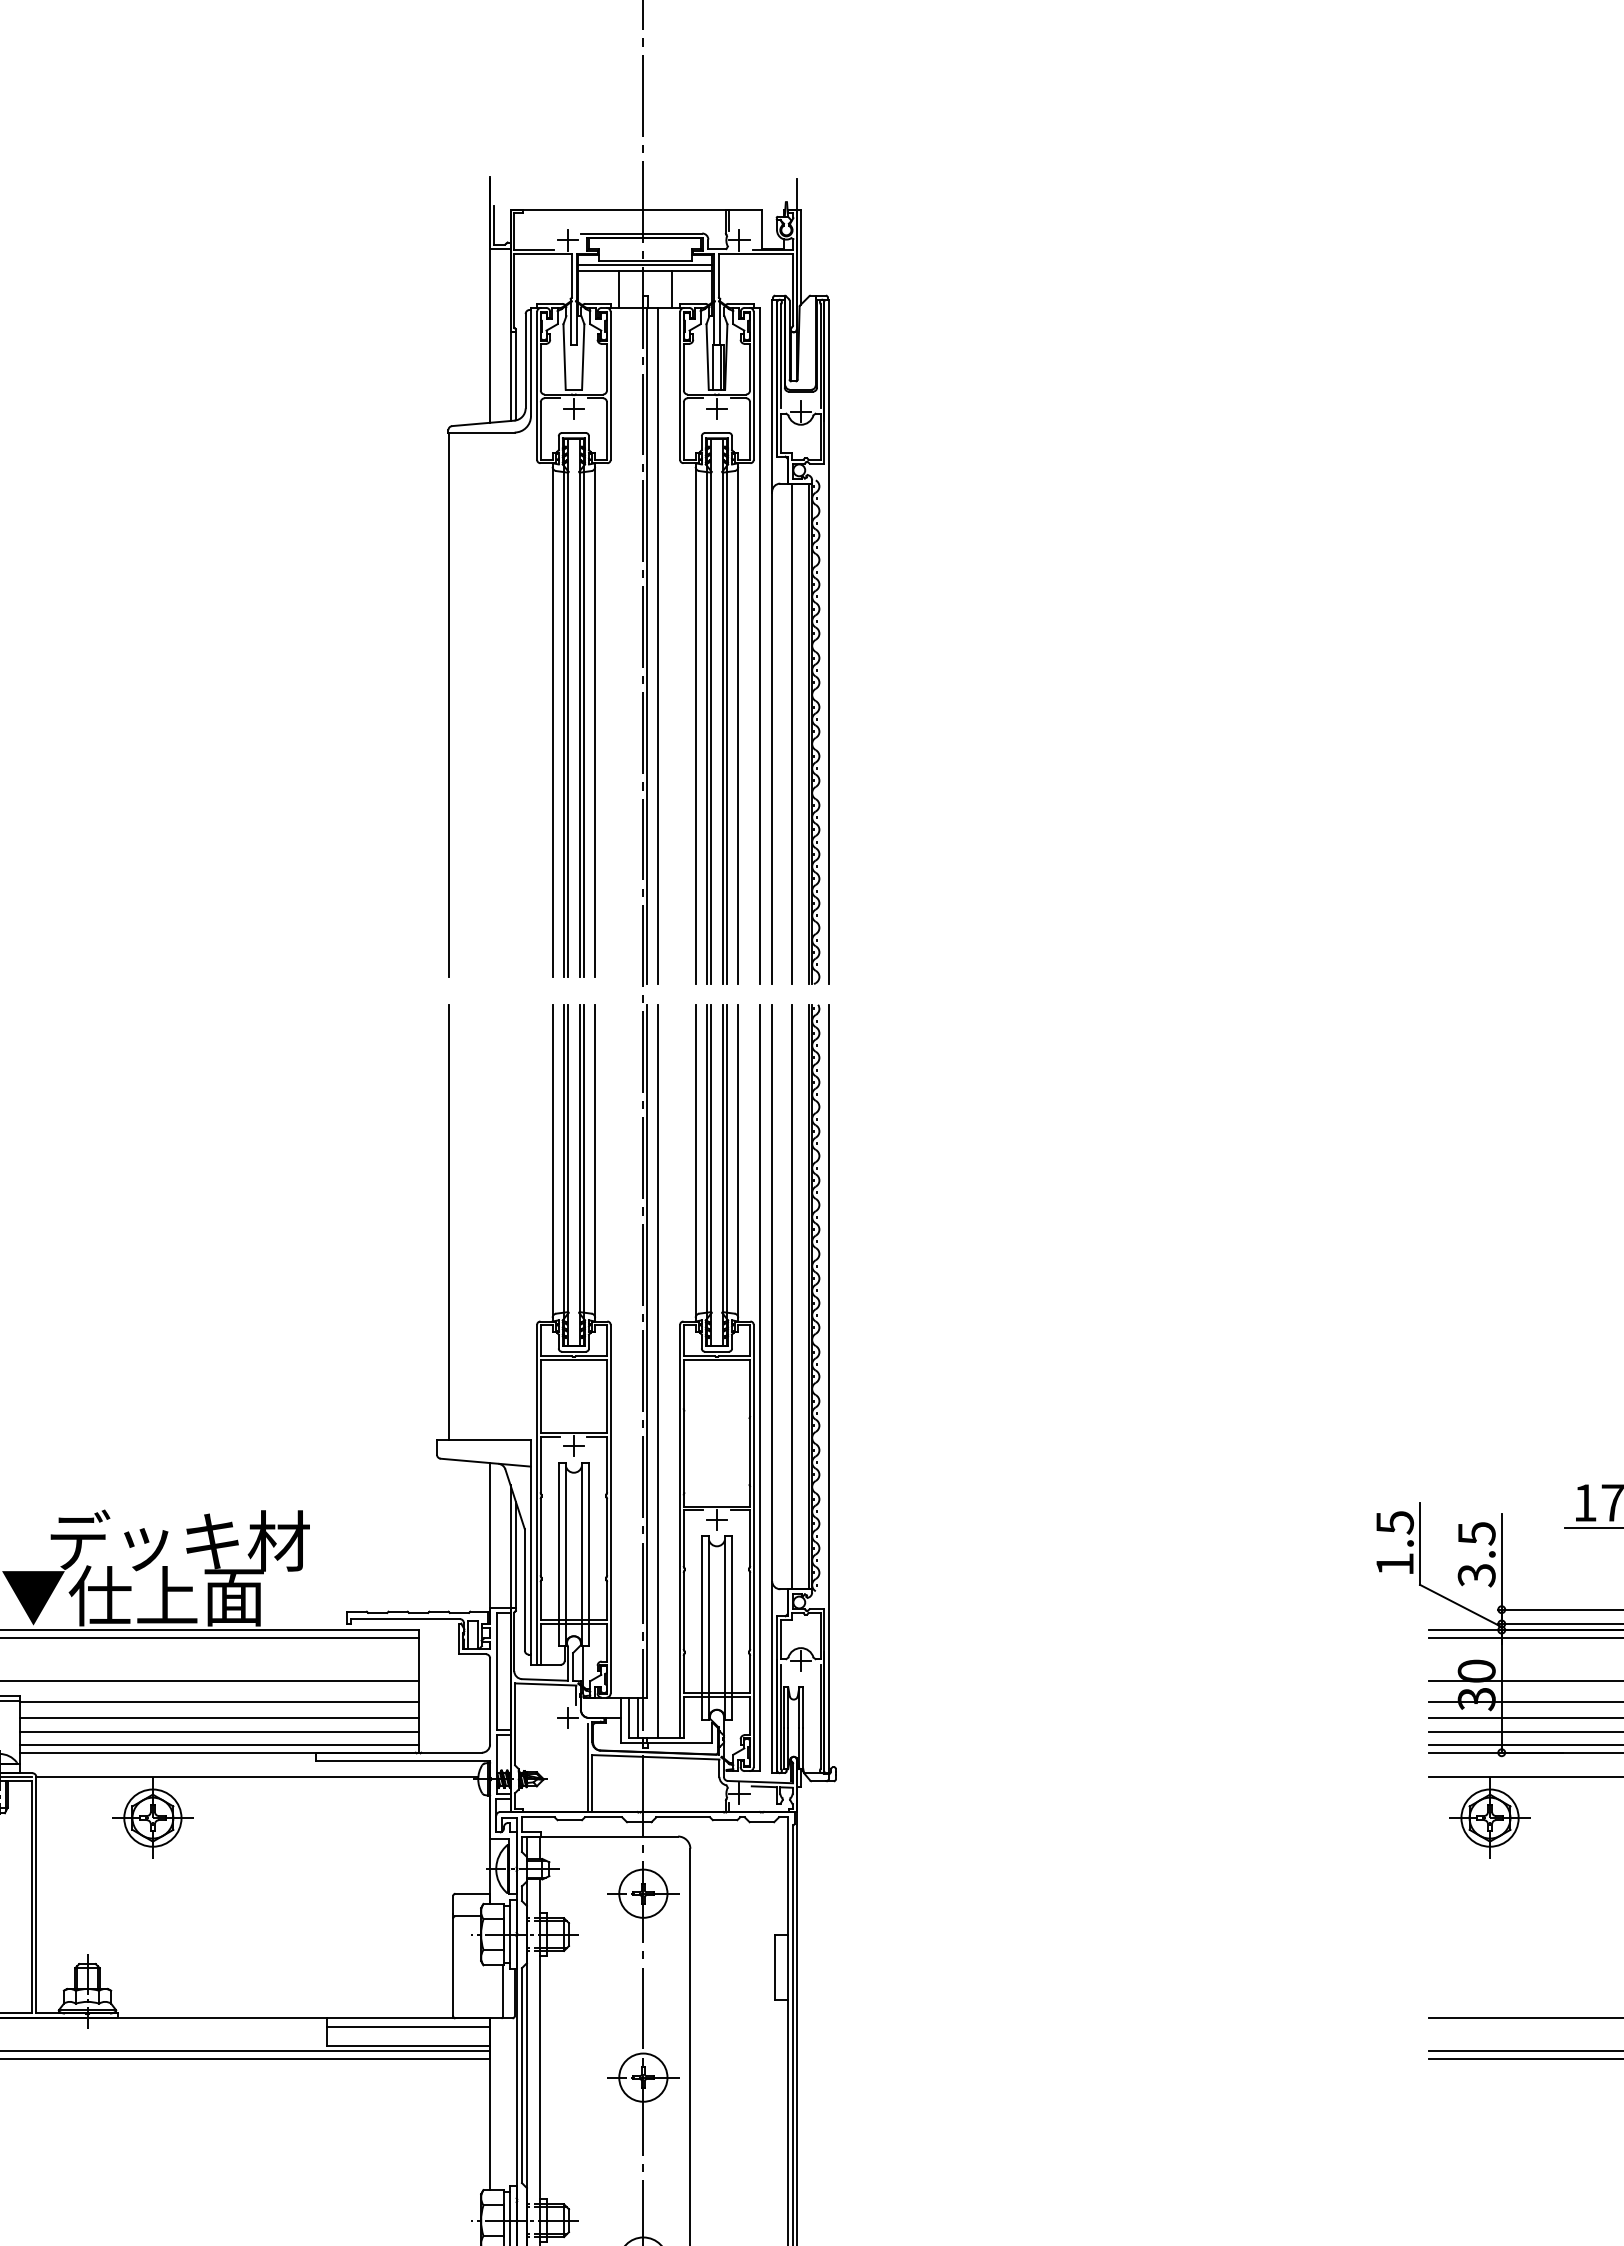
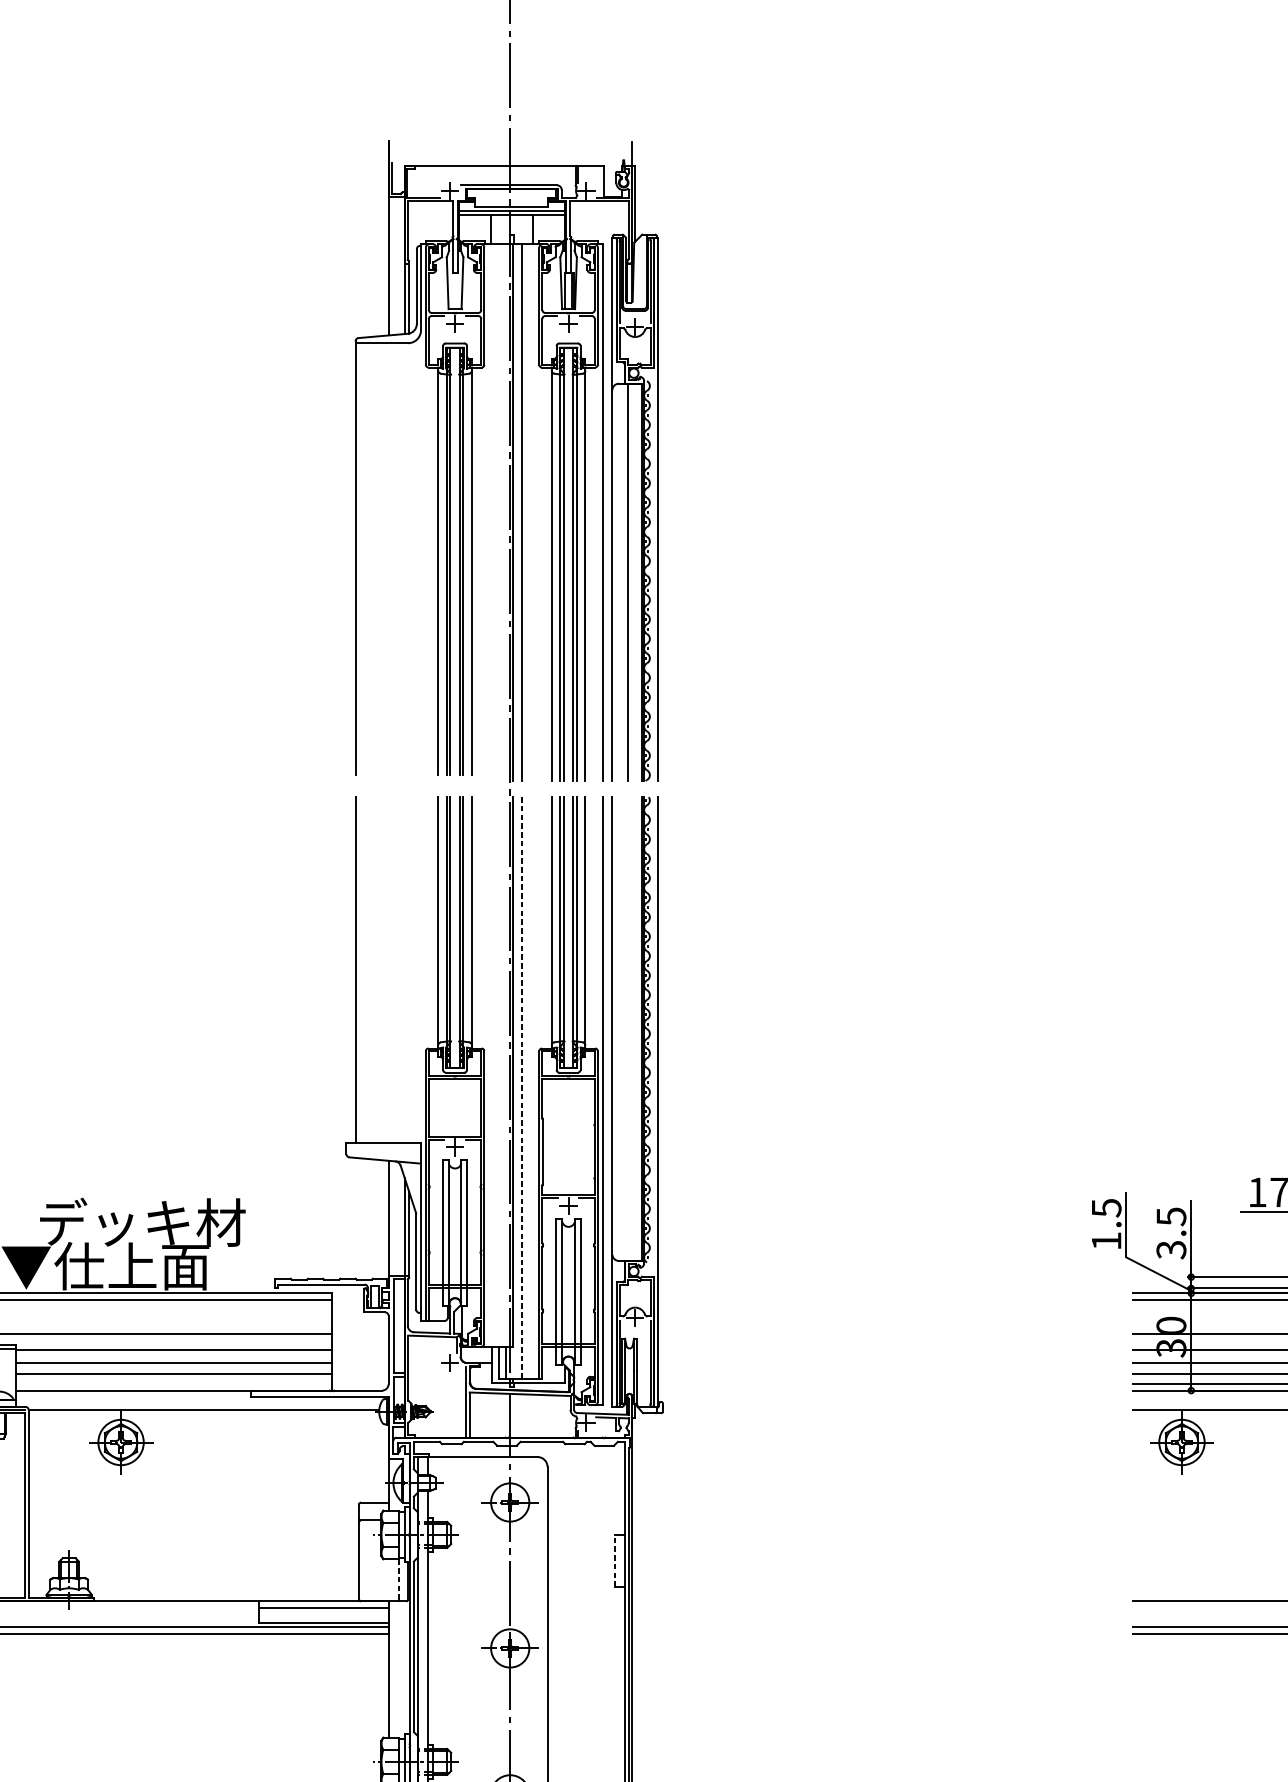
line: (791, 1296) -> (627, 1028), removed
line: (657, 1371) -> (521, 1088), solid -> dashed
line: (219, 1744) -> (173, 1384), removed
line: (775, 1967) -> (615, 1561), solid -> dashed
line: (502, 1990) -> (398, 1579), solid -> dashed

